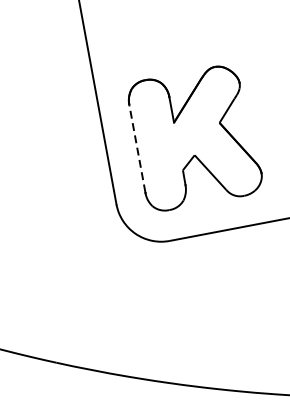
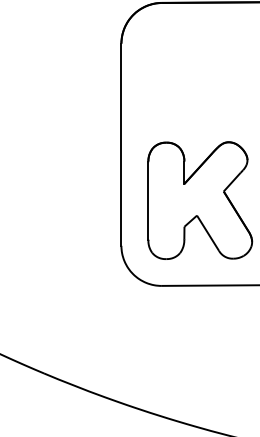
line: (137, 149) -> (148, 201), dashed -> solid

